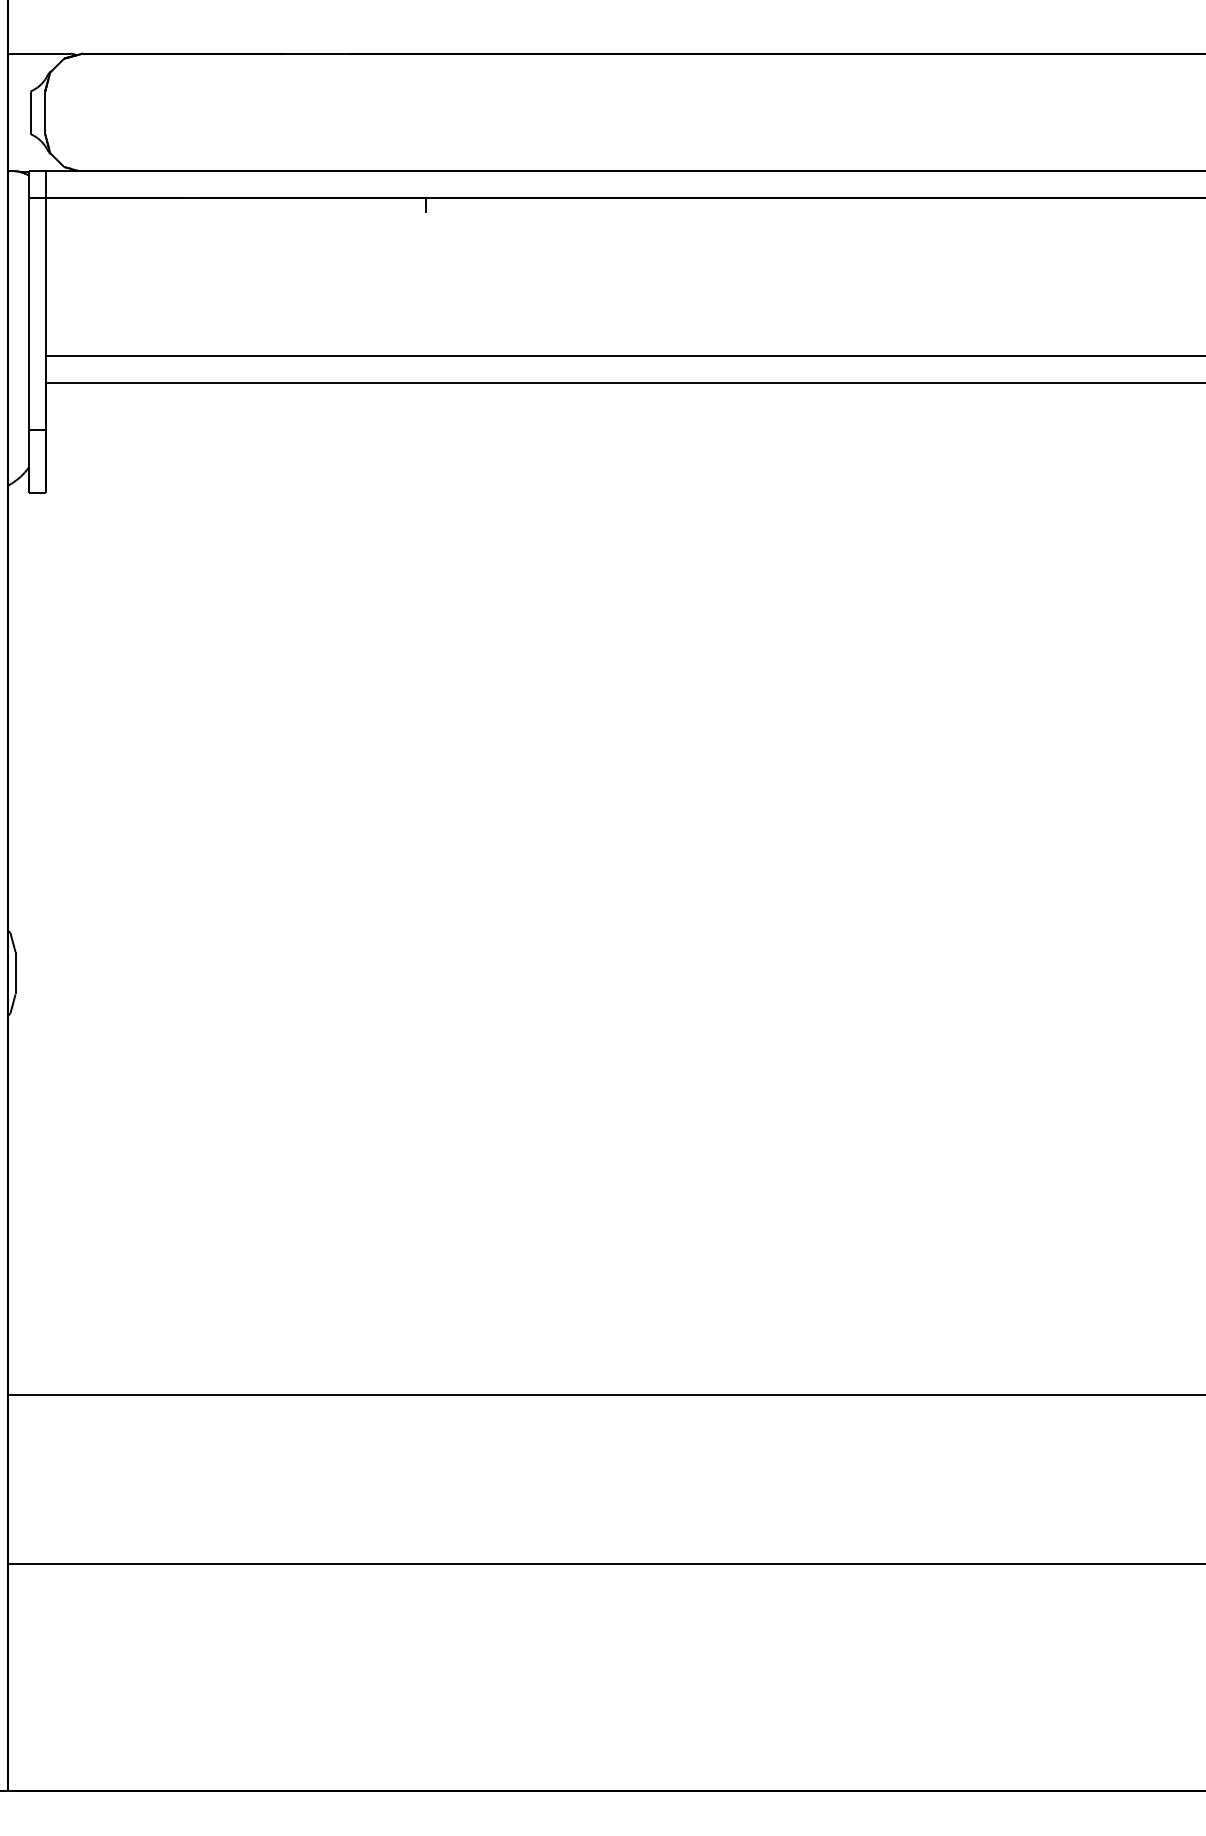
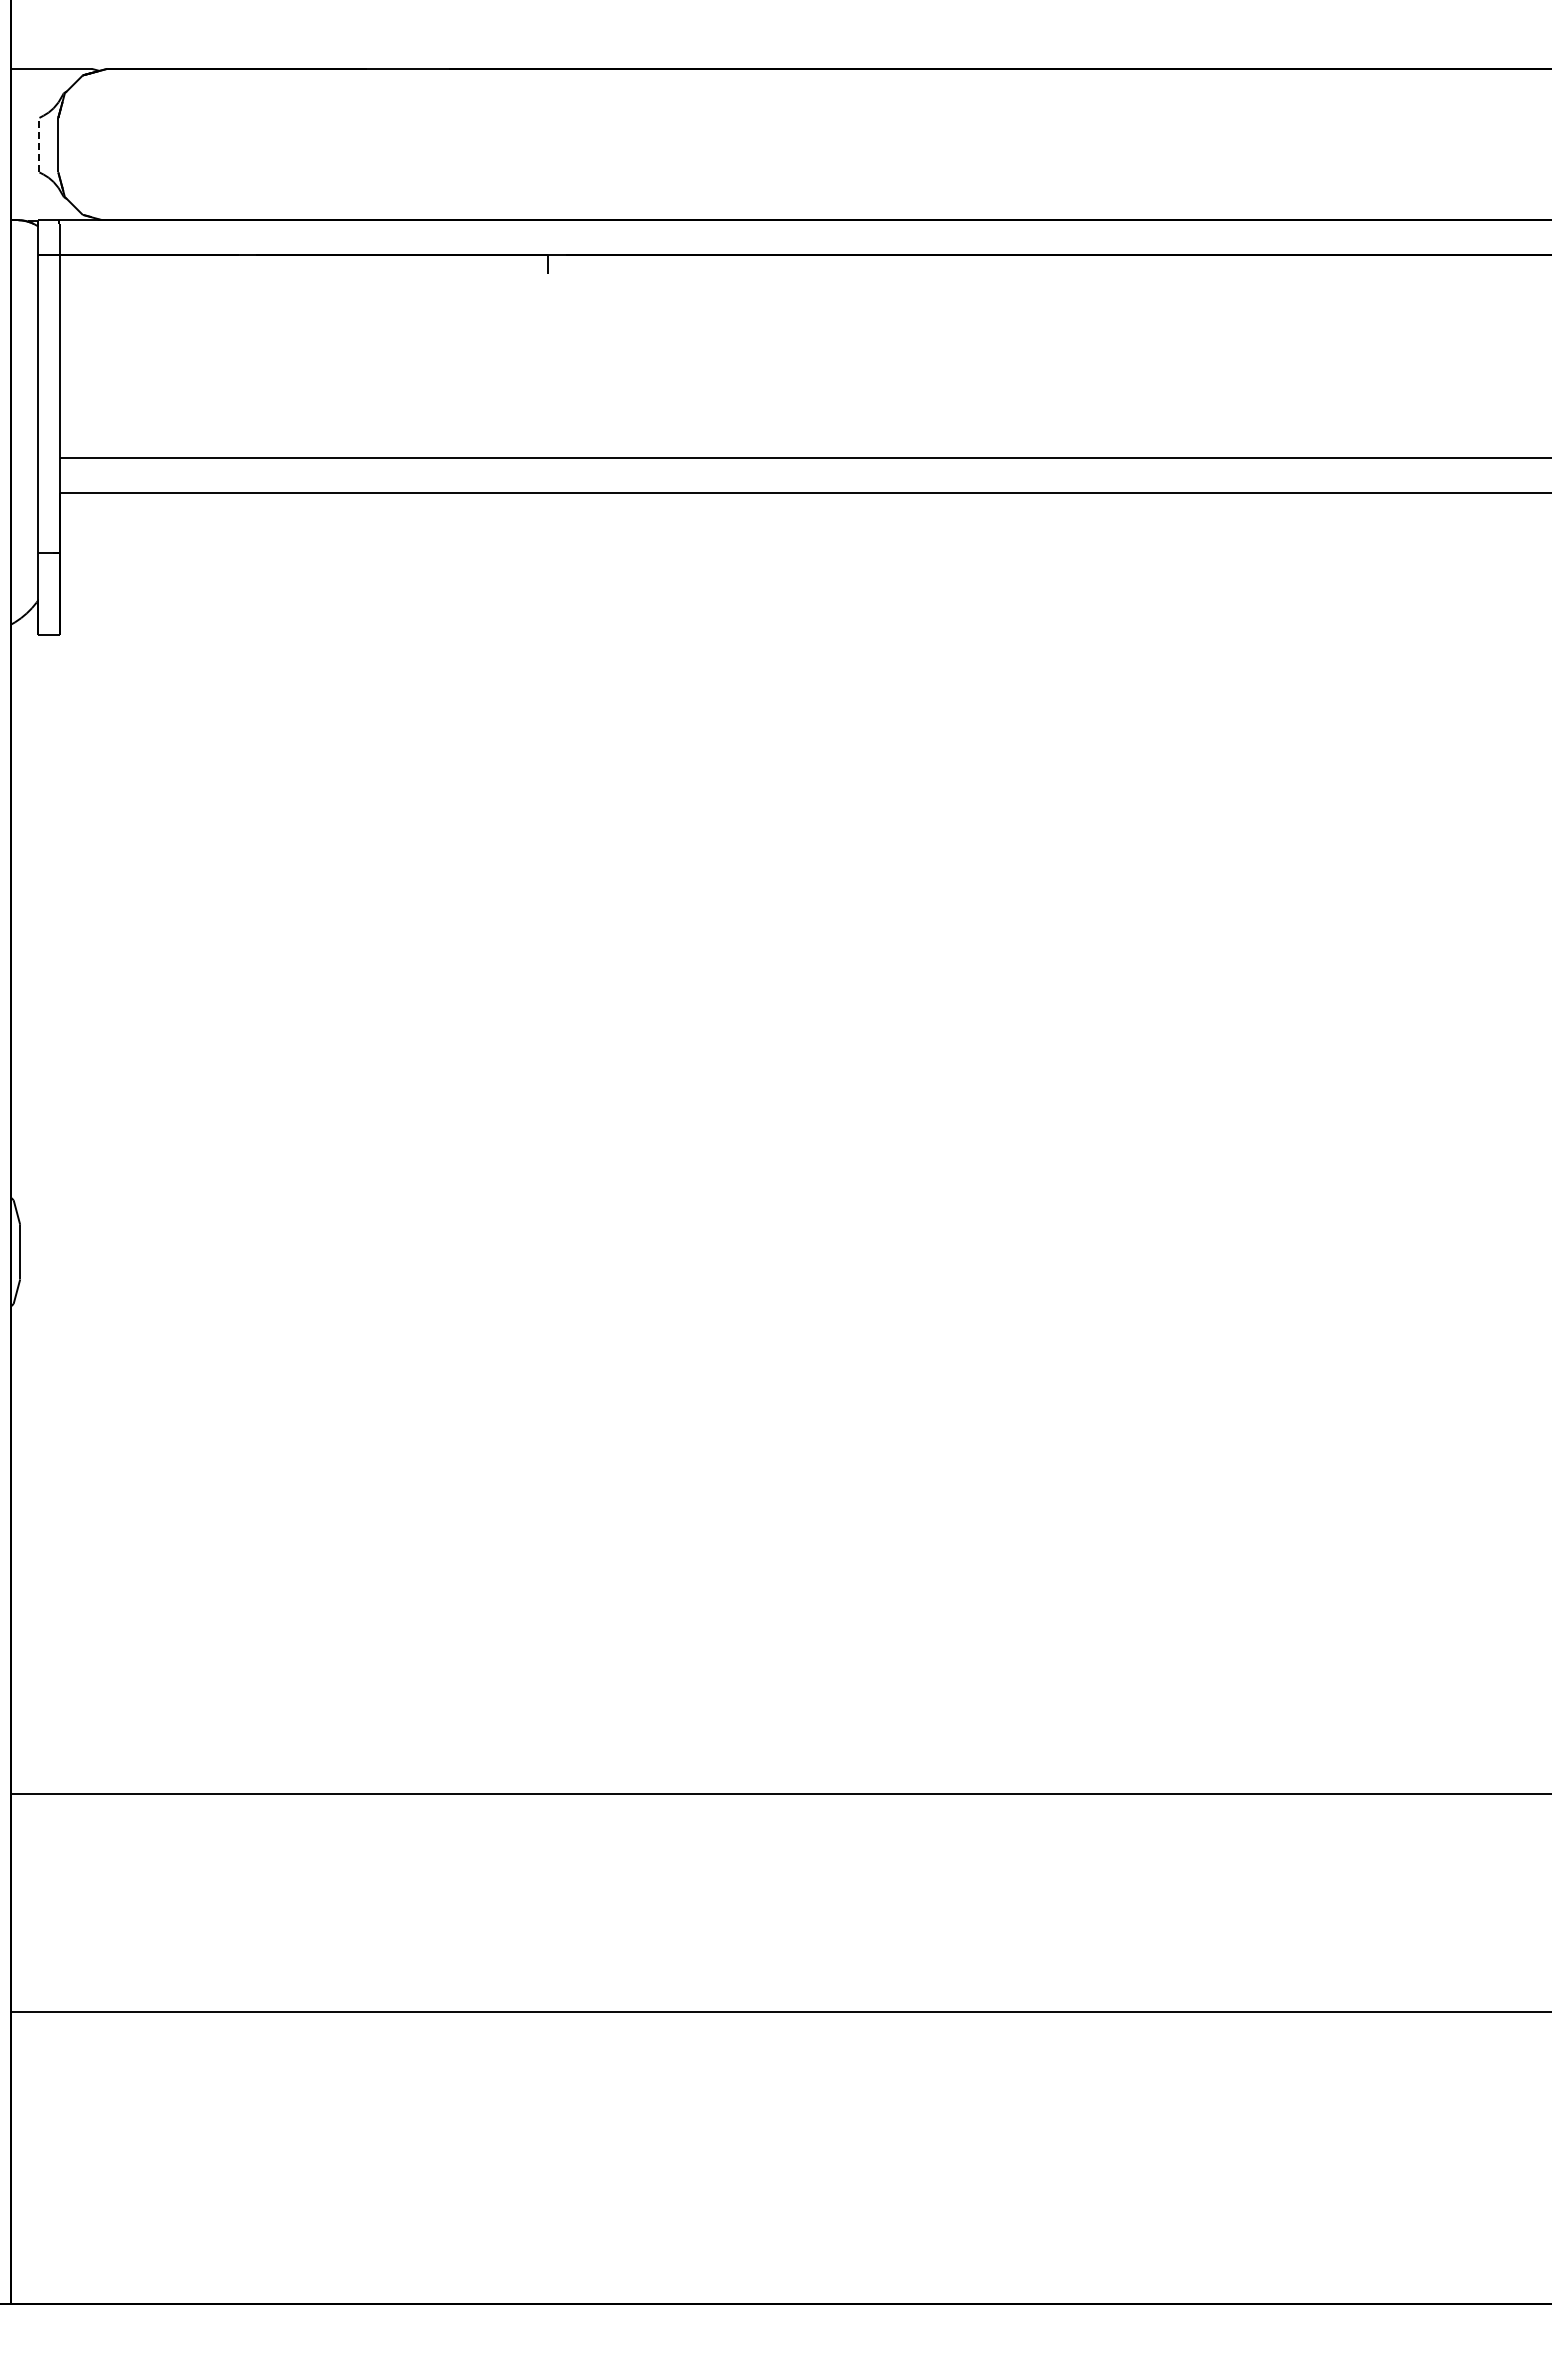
line: (30, 112) -> (39, 144), solid -> dashed

